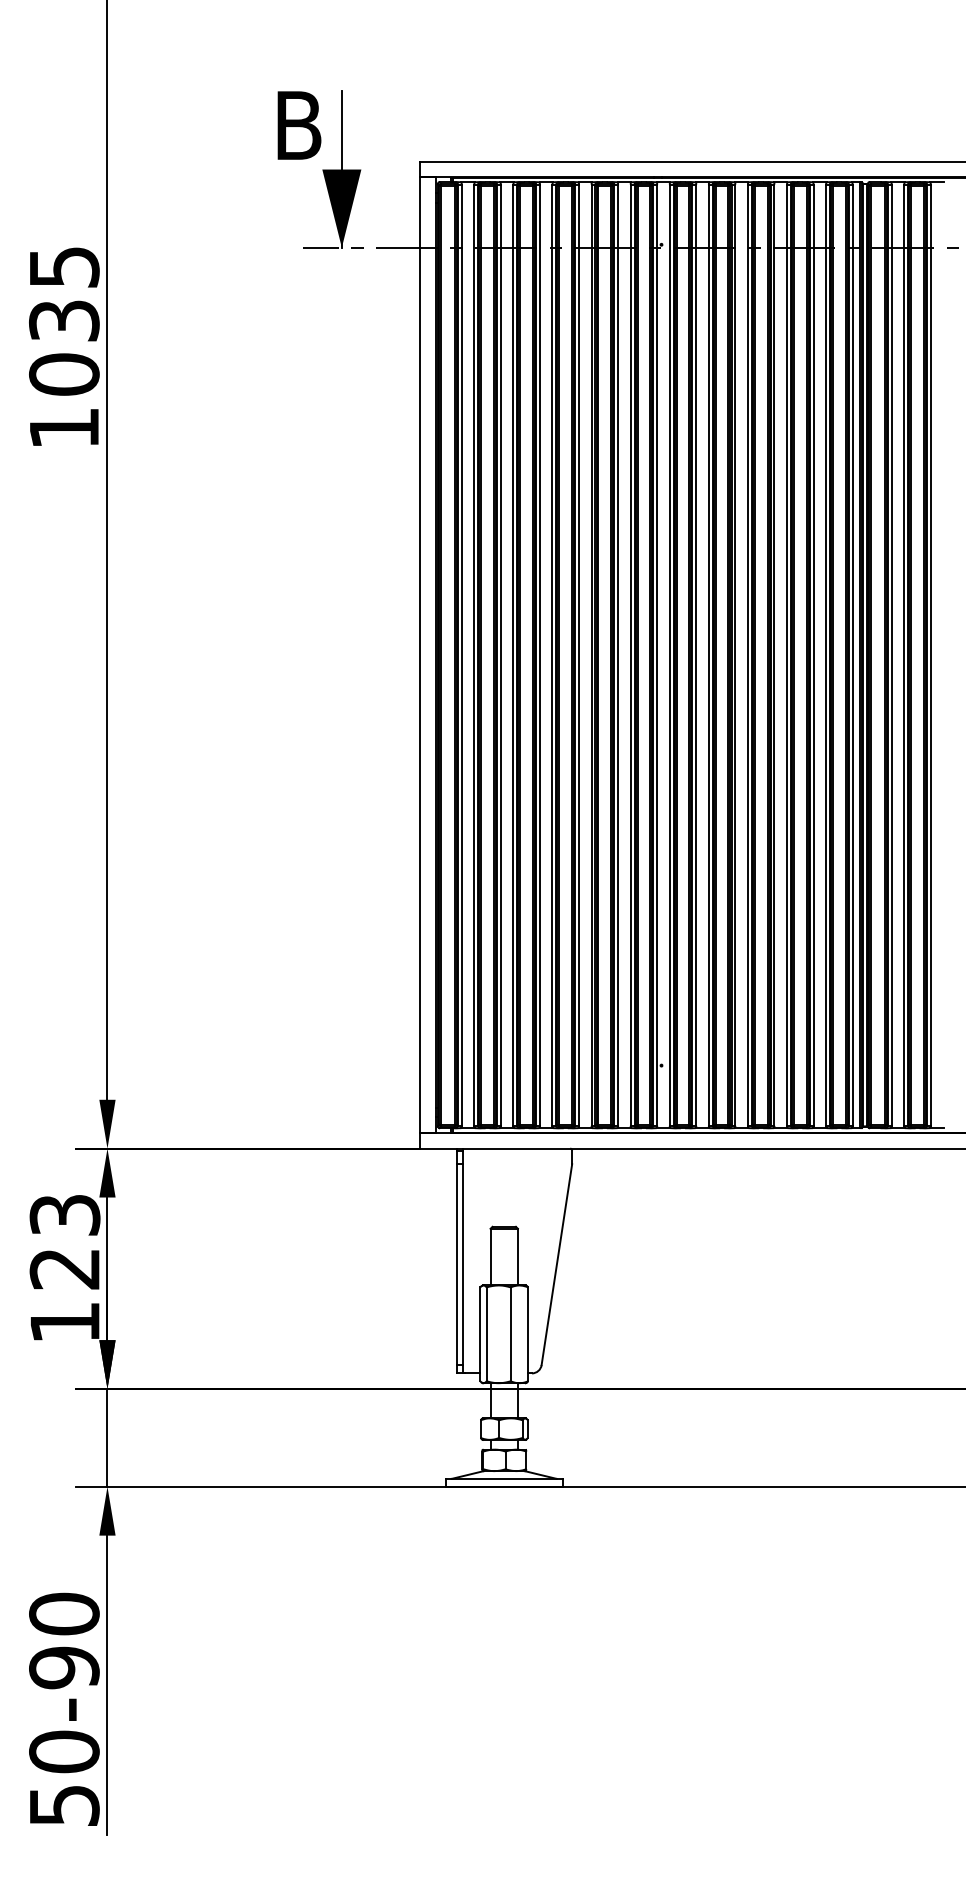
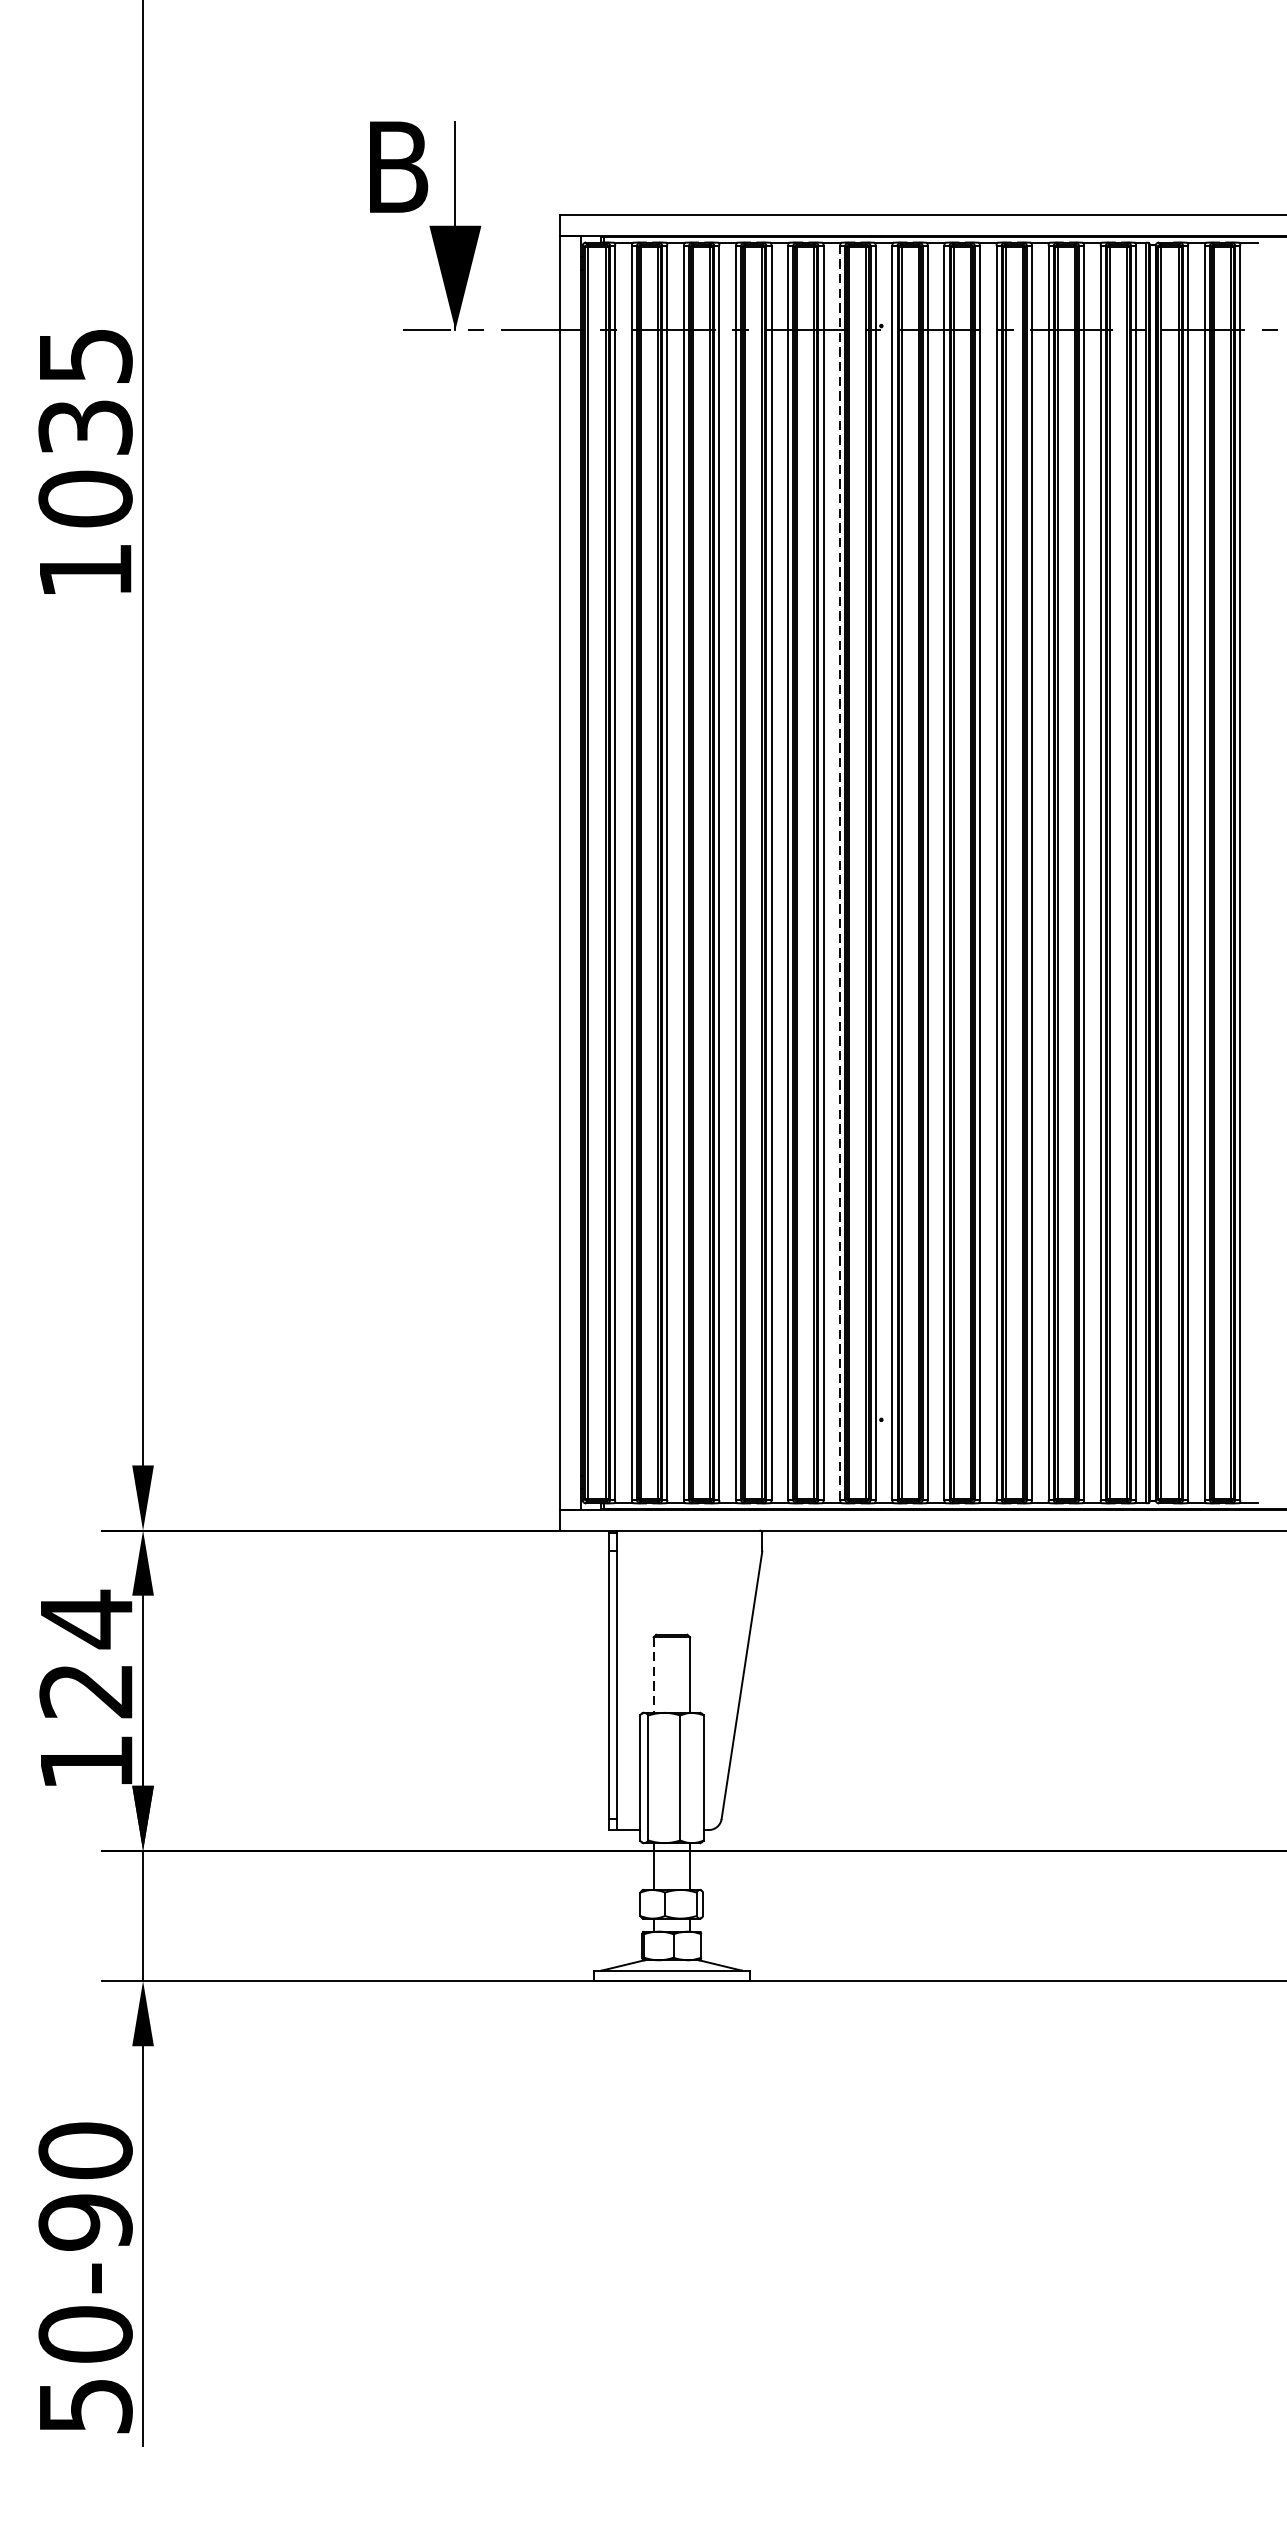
line: (630, 655) -> (840, 873), solid -> dashed
text: (64, 1215) -> (85, 1619), 123 -> 124
line: (490, 1257) -> (653, 1675), solid -> dashed

